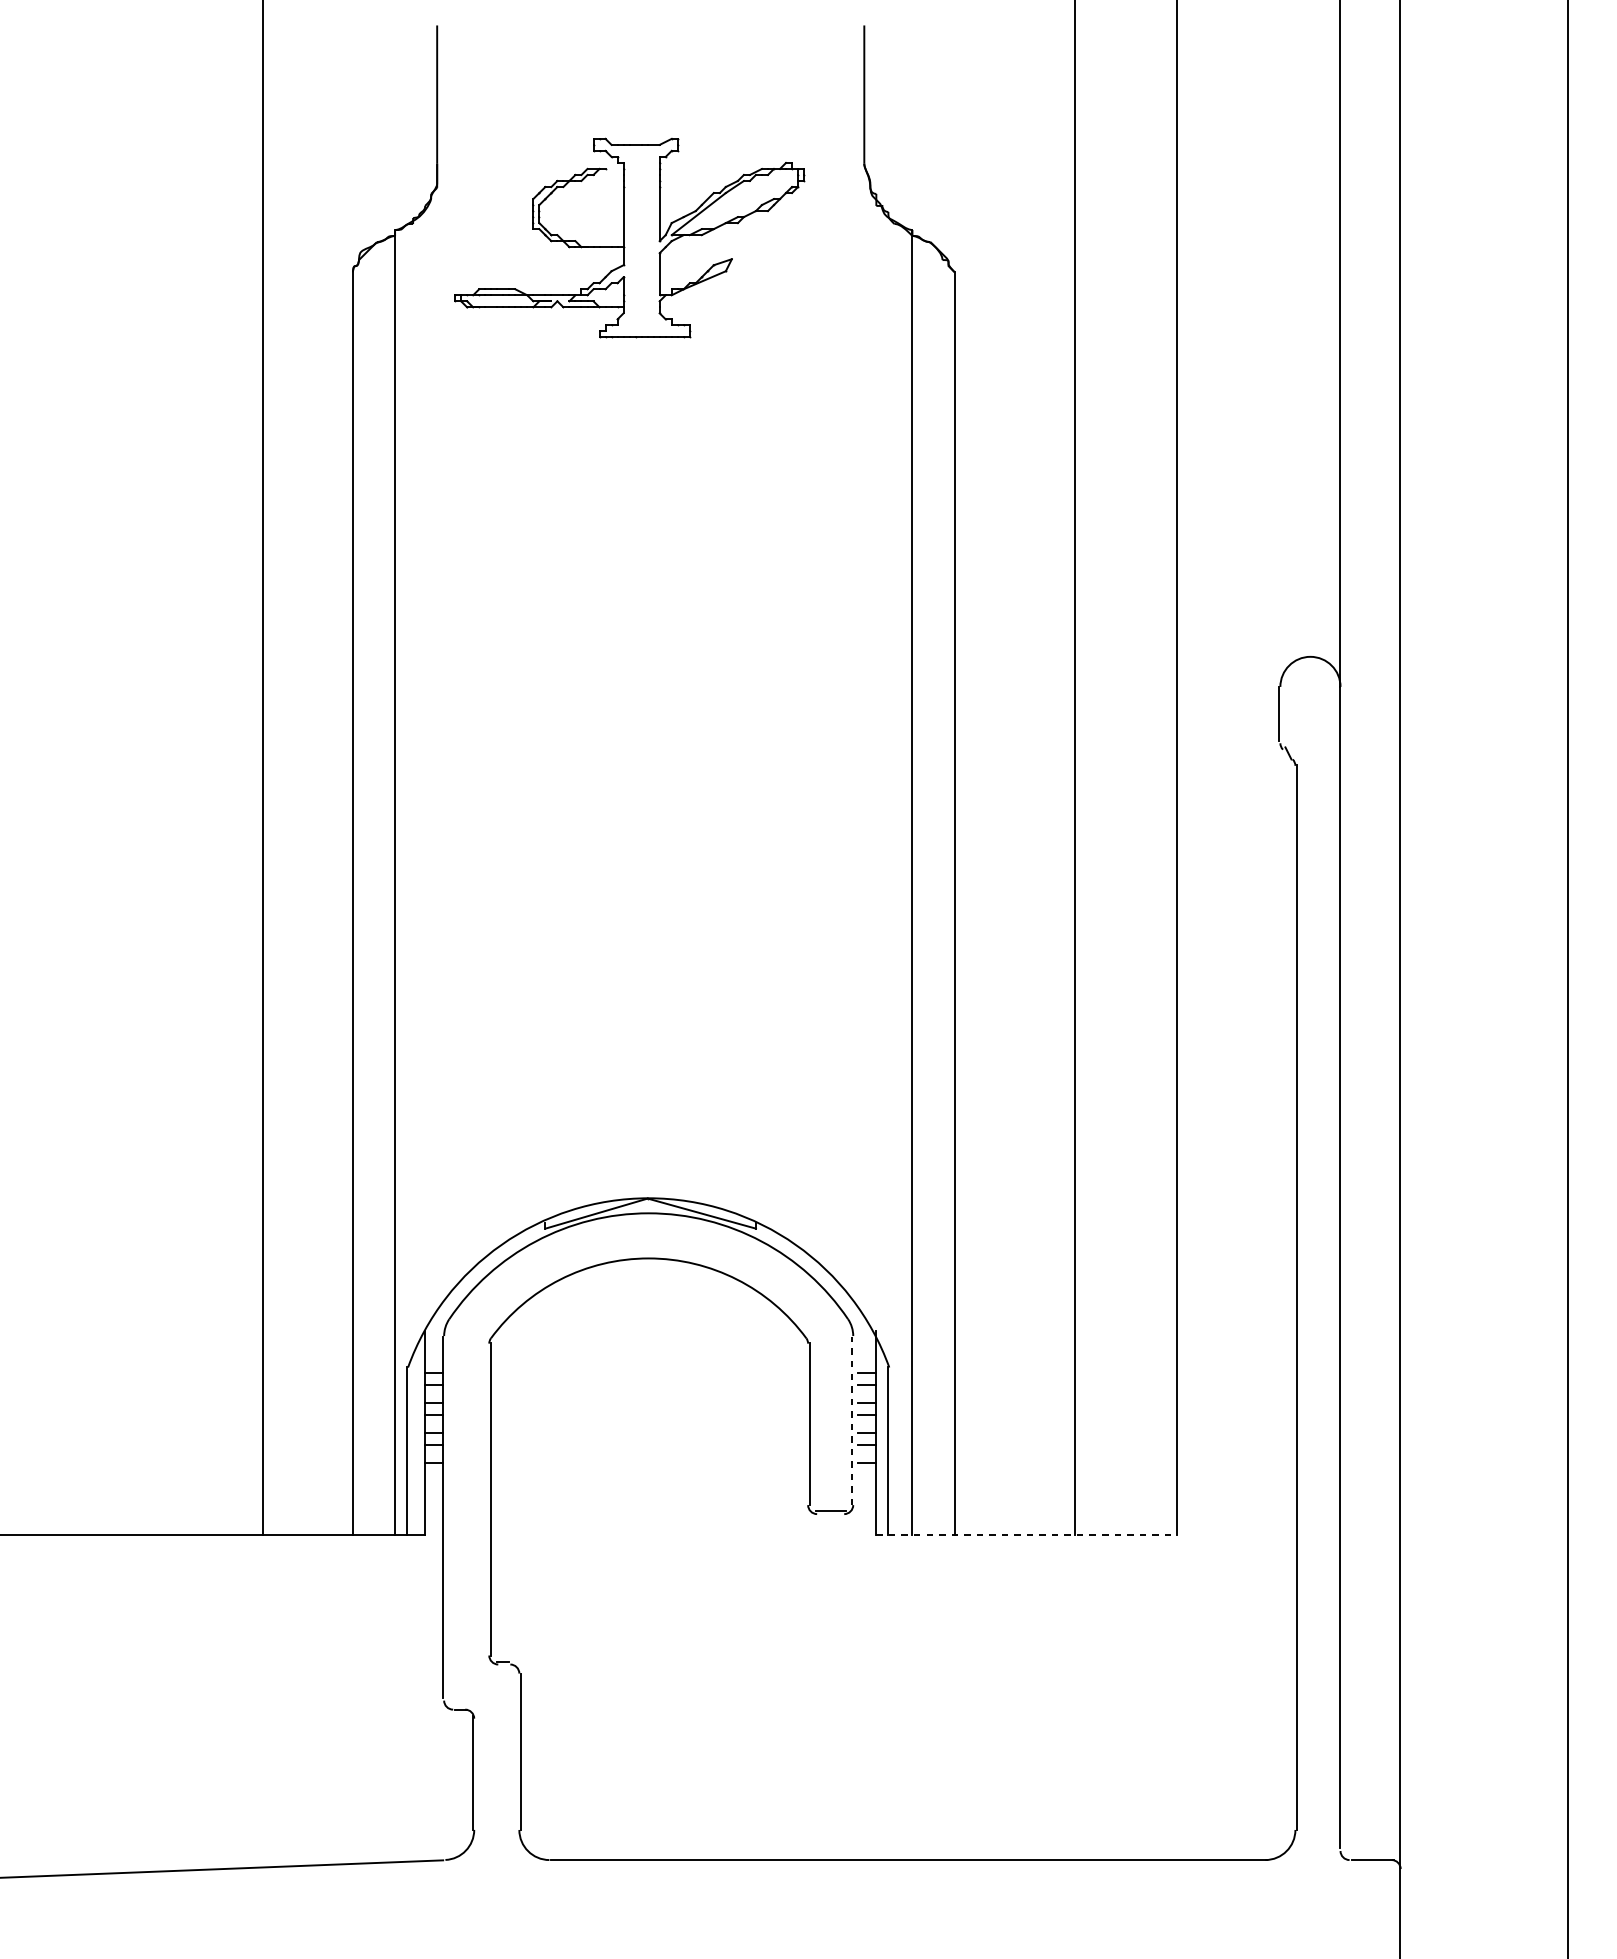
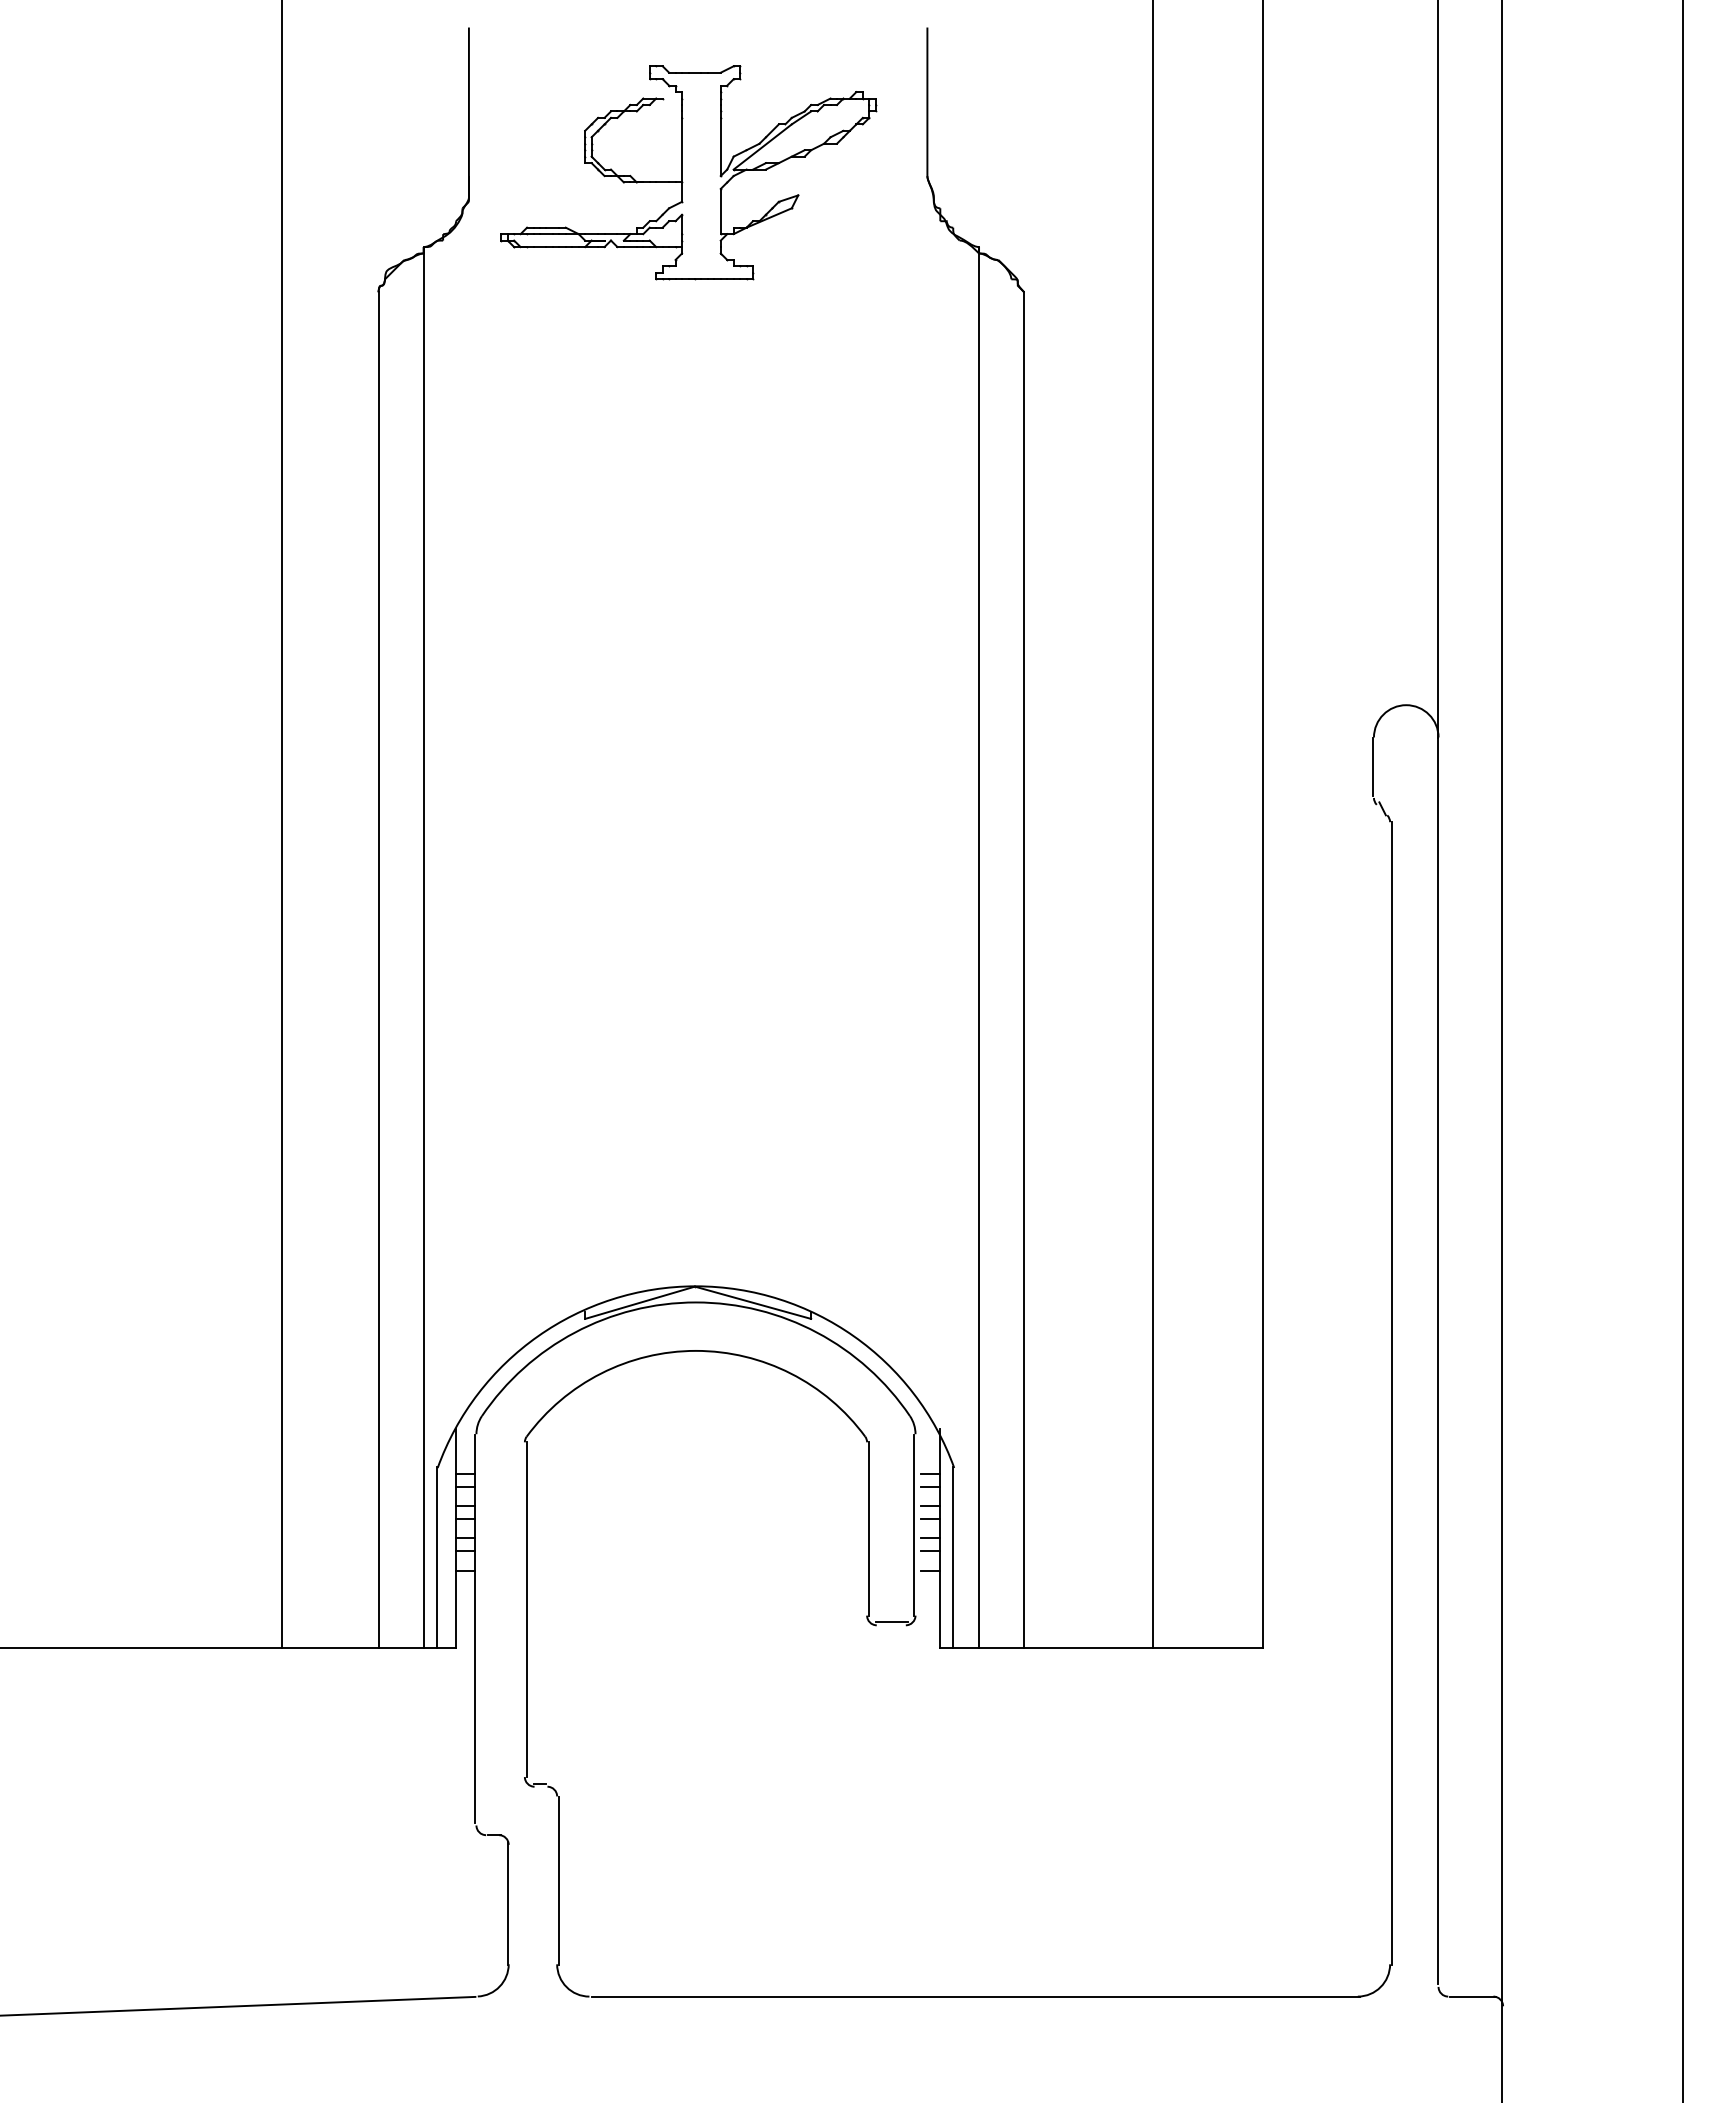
part: (629, 237) -> (688, 172), moved
line: (852, 1421) -> (914, 1525), dashed -> solid
line: (1027, 1535) -> (1102, 1648), dashed -> solid

